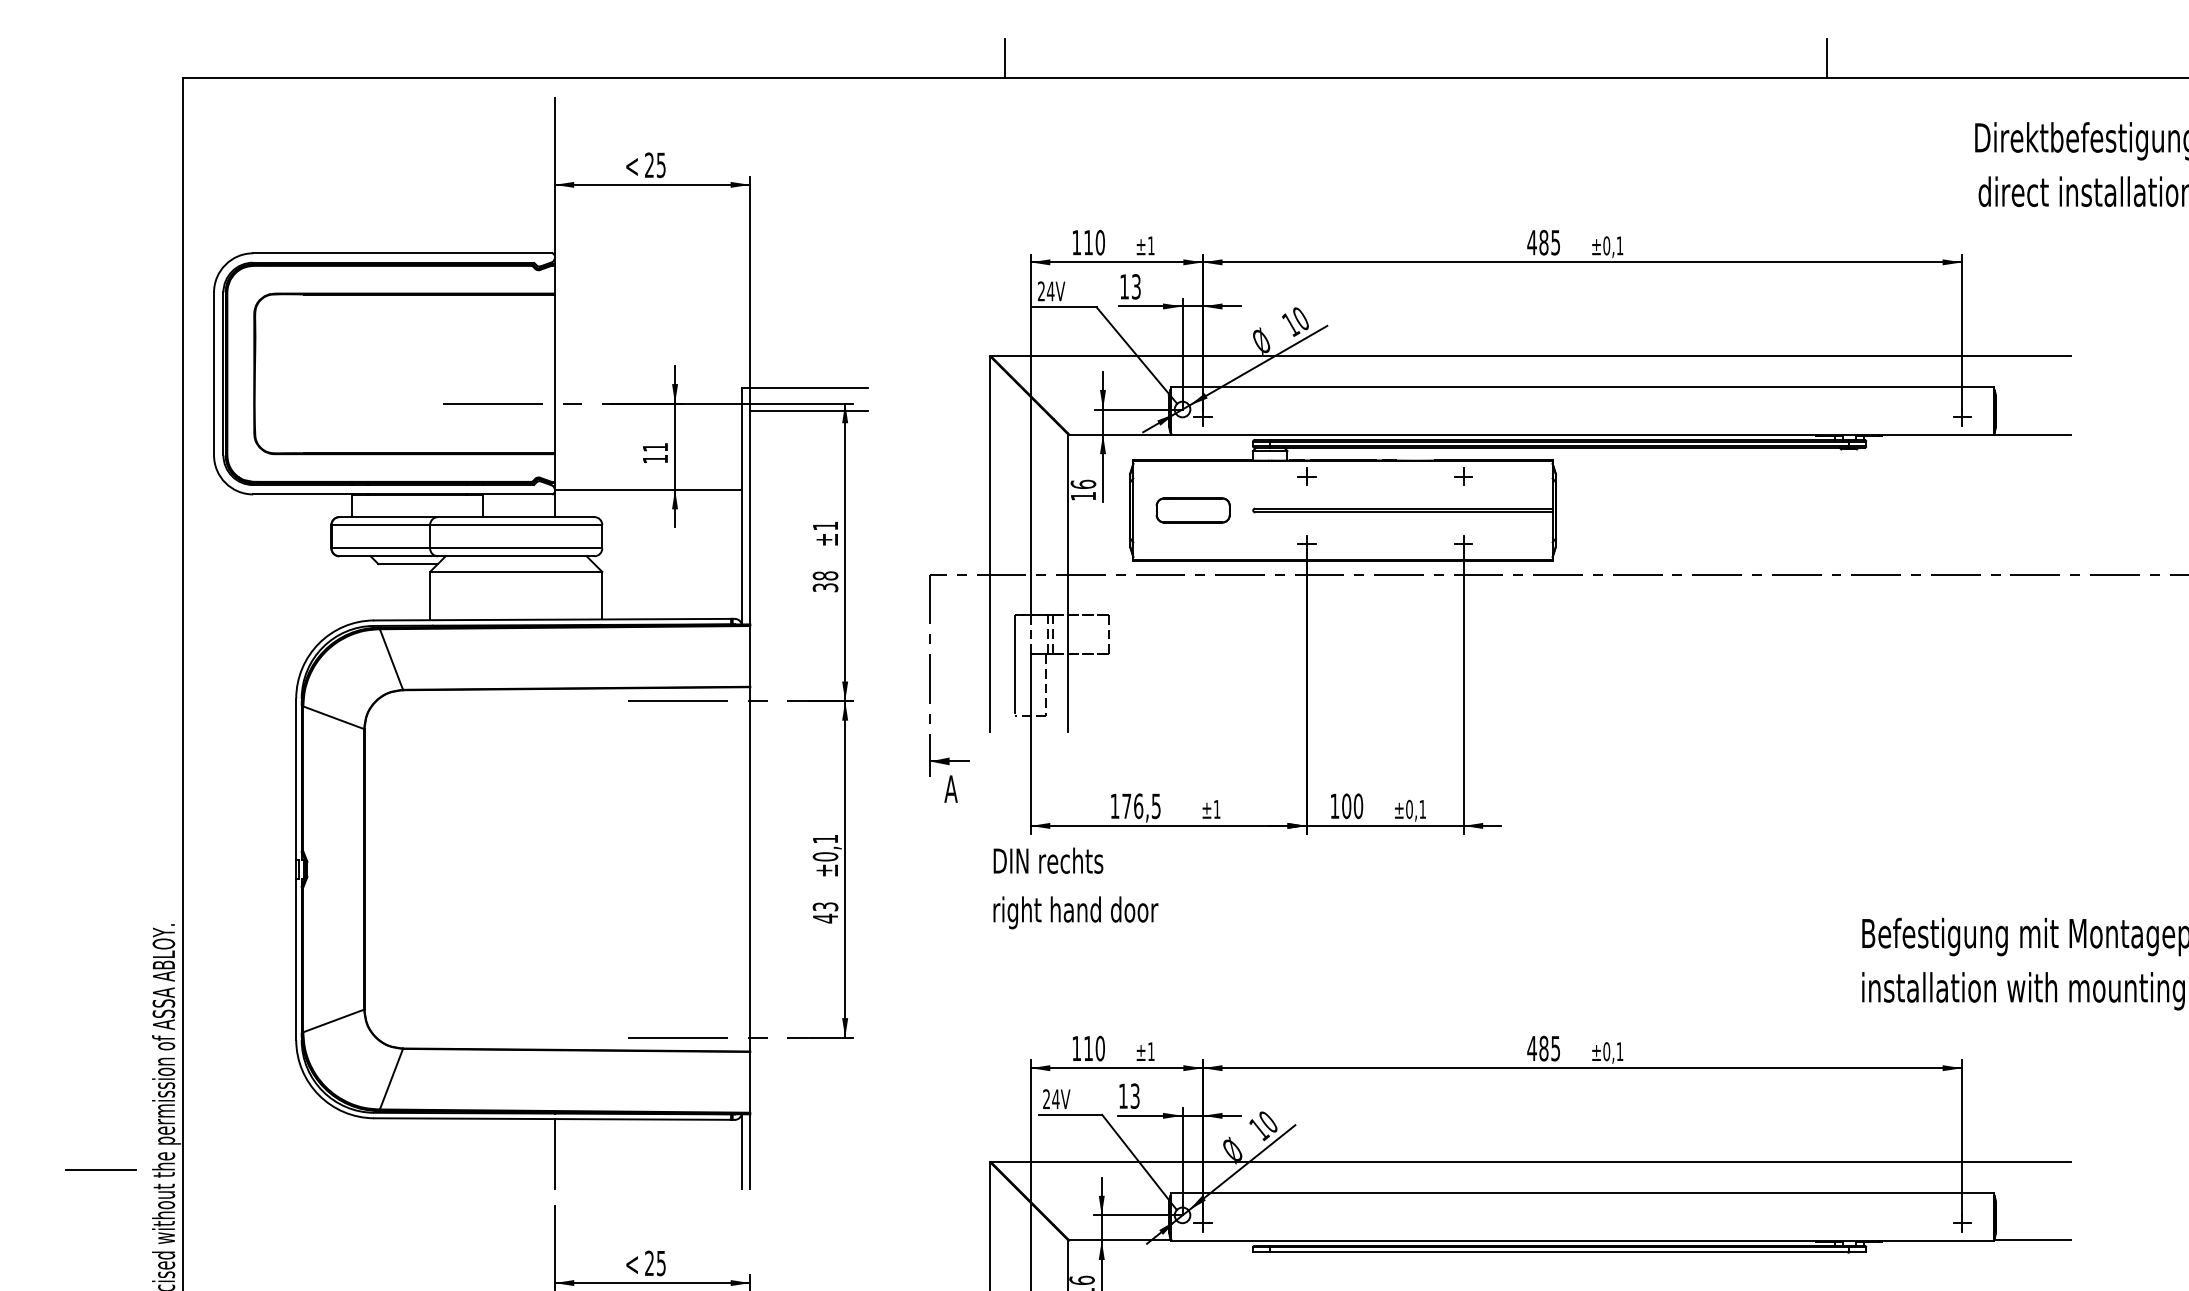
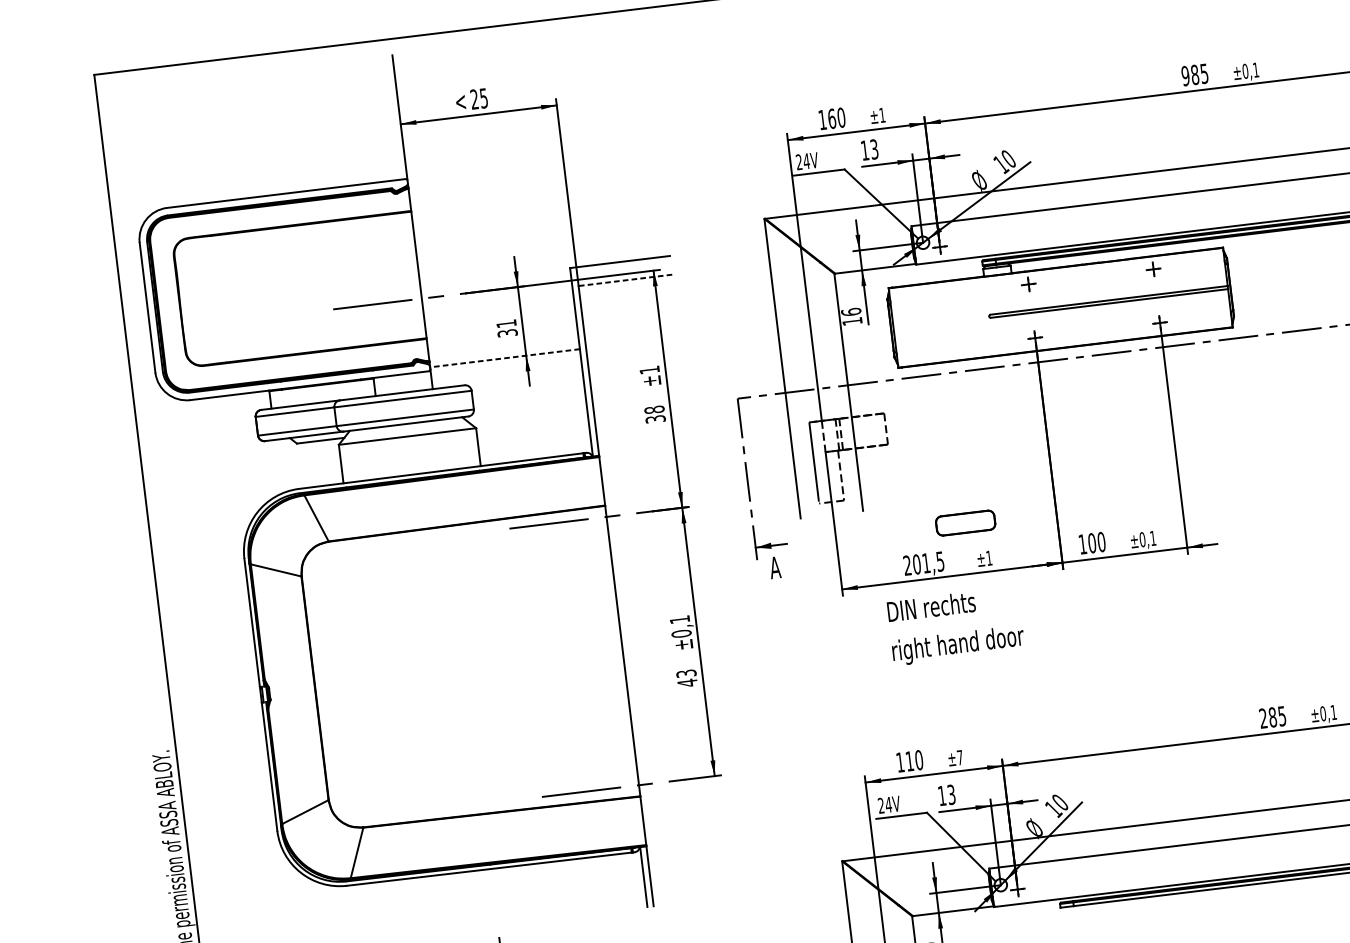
text: (1088, 242) -> (831, 118), 110 -> 160
text: (1531, 242) -> (1185, 75), 485 -> 985
line: (808, 411) -> (625, 280), solid -> dashed
text: (655, 458) -> (507, 332), 11 -> 31
line: (648, 489) -> (505, 358), solid -> dashed
part: (1192, 510) -> (965, 523), moved
text: (1126, 806) -> (916, 564), 176,5 -> 201,5
text: (1075, 888) -> (955, 626), moved
text: (1531, 1047) -> (1262, 717), 485 -> 285
text: (1151, 1051) -> (960, 757), ±1 -> ±7
line: (554, 1154) -> (494, 897), removed

